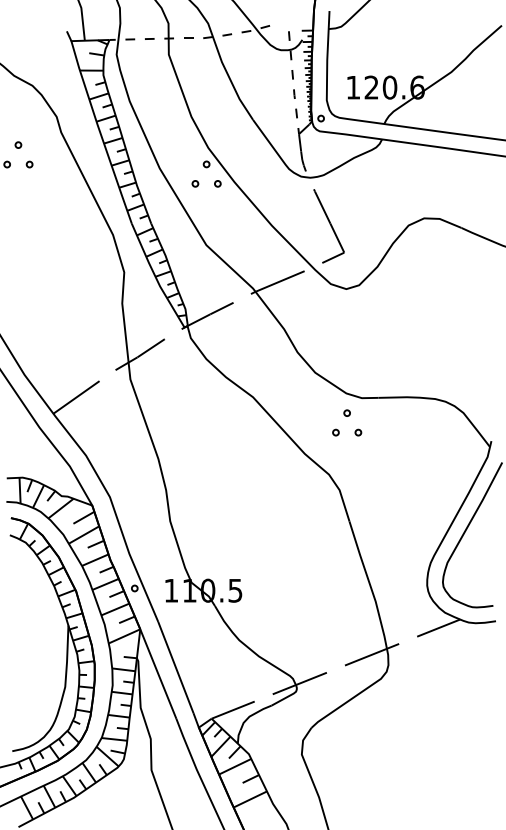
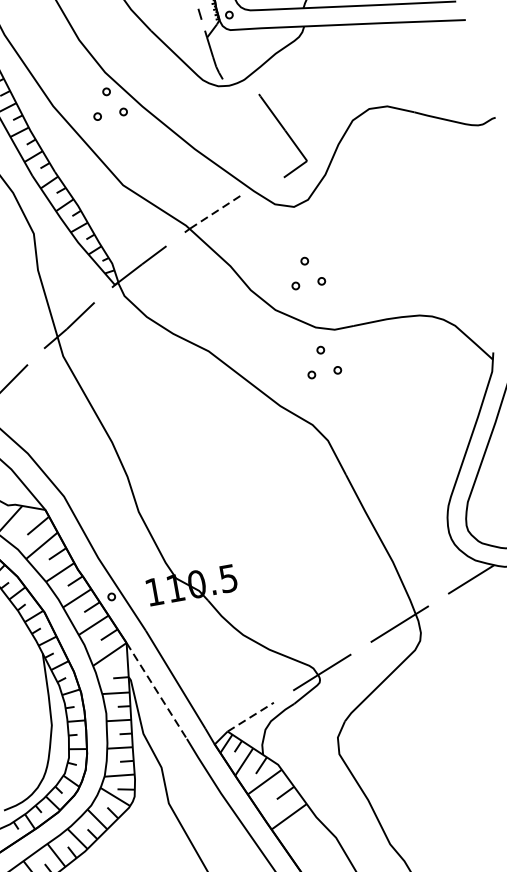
part: (328, 226) -> (283, 134), moved
line: (280, 281) -> (216, 211), solid -> dashed
part: (347, 345) -> (307, 271), added
line: (158, 674) -> (157, 691), solid -> dashed
line: (233, 709) -> (251, 716), solid -> dashed

